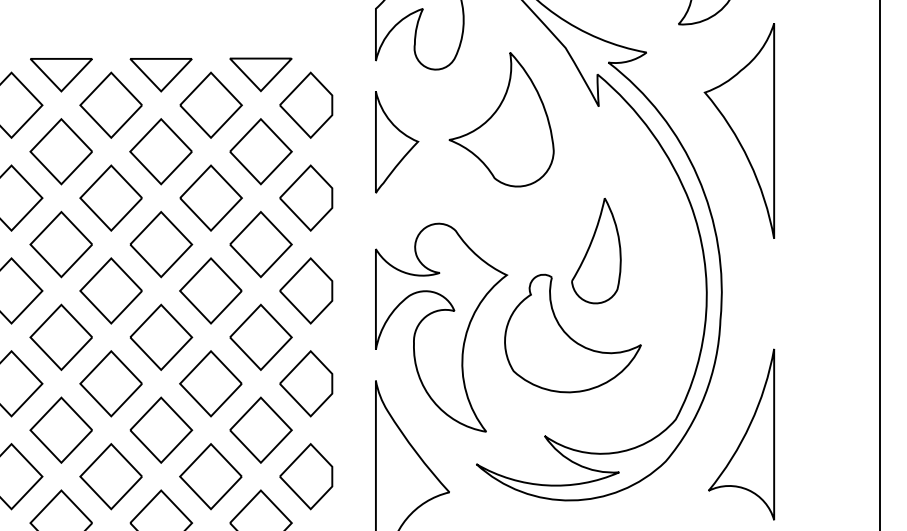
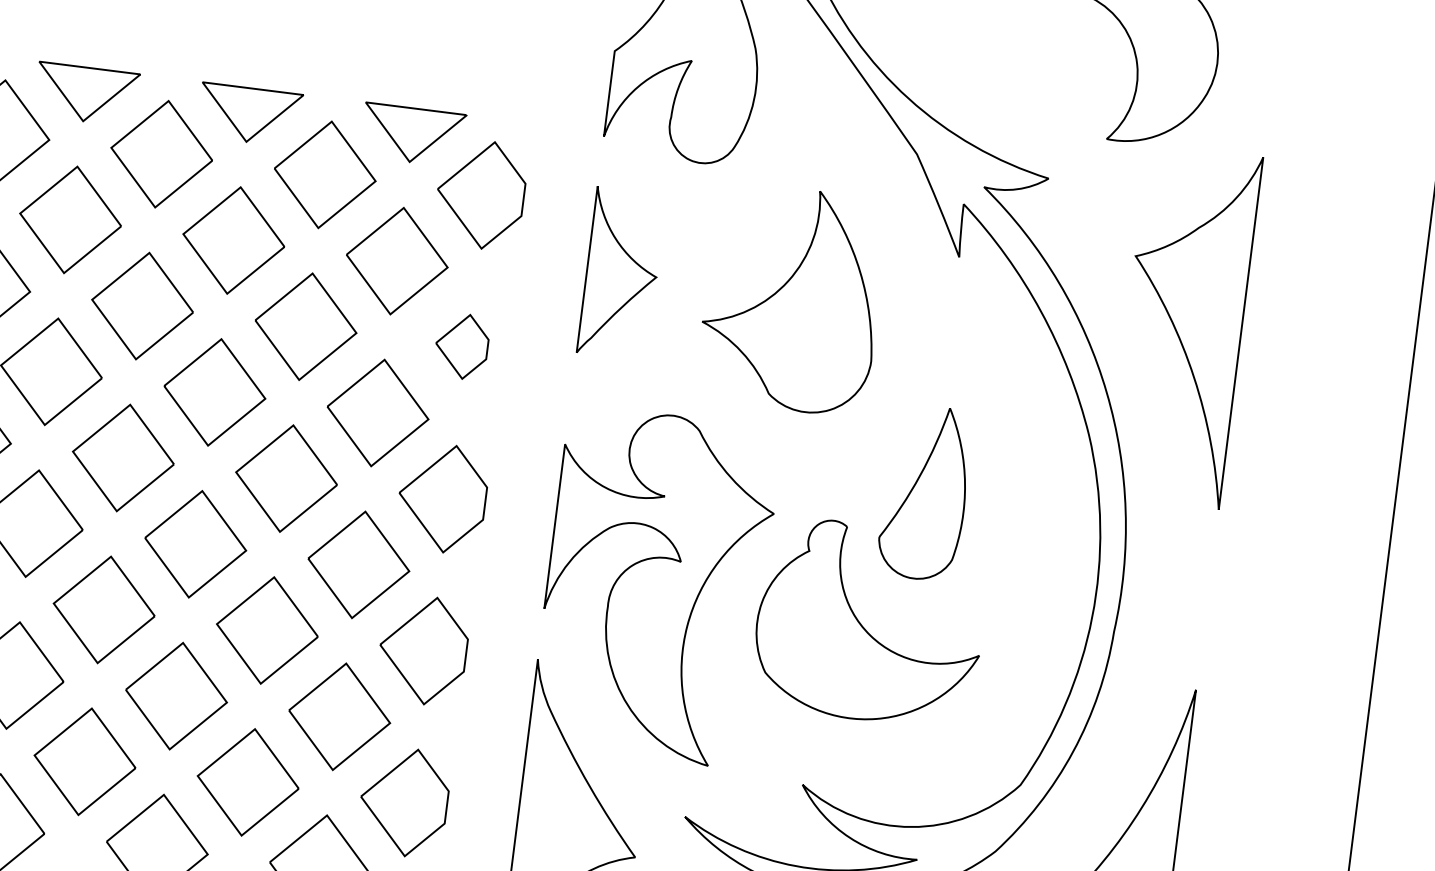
part: (501, 119) -> (792, 299), moved
part: (306, 197) -> (462, 345), size x0.6

